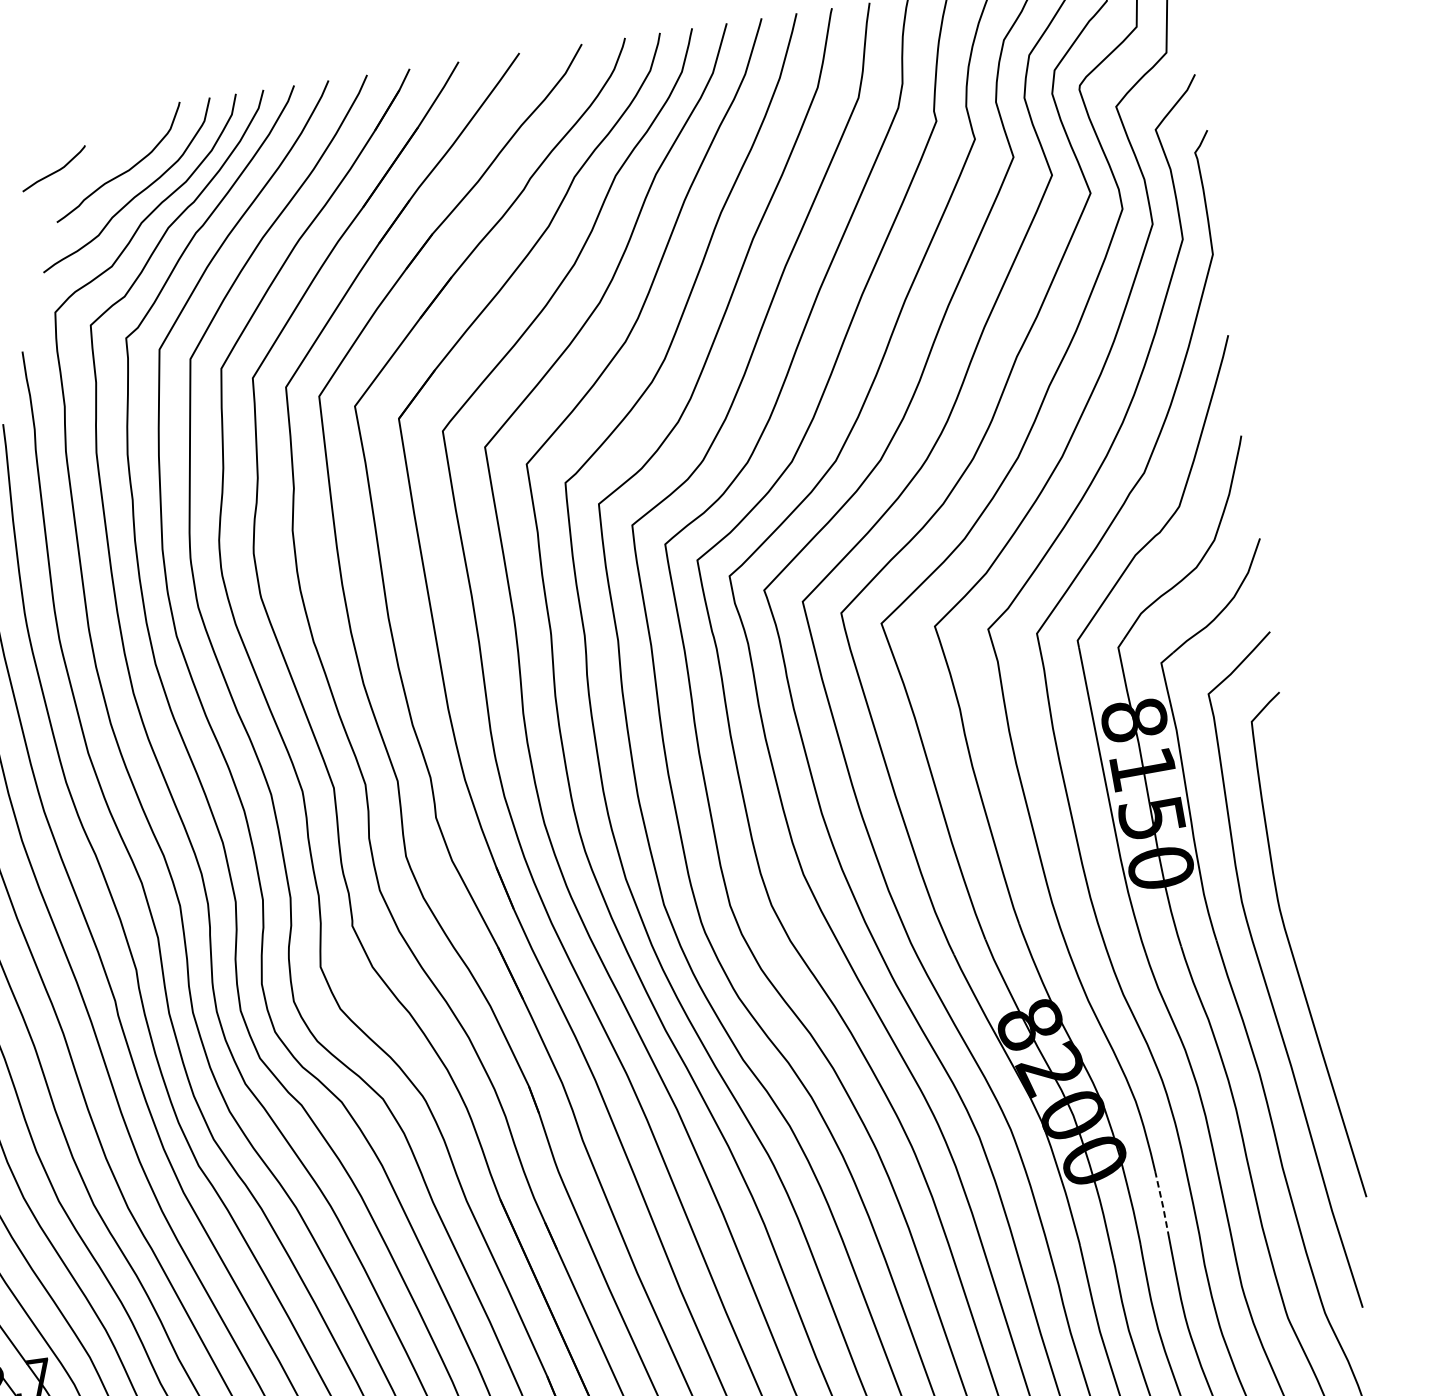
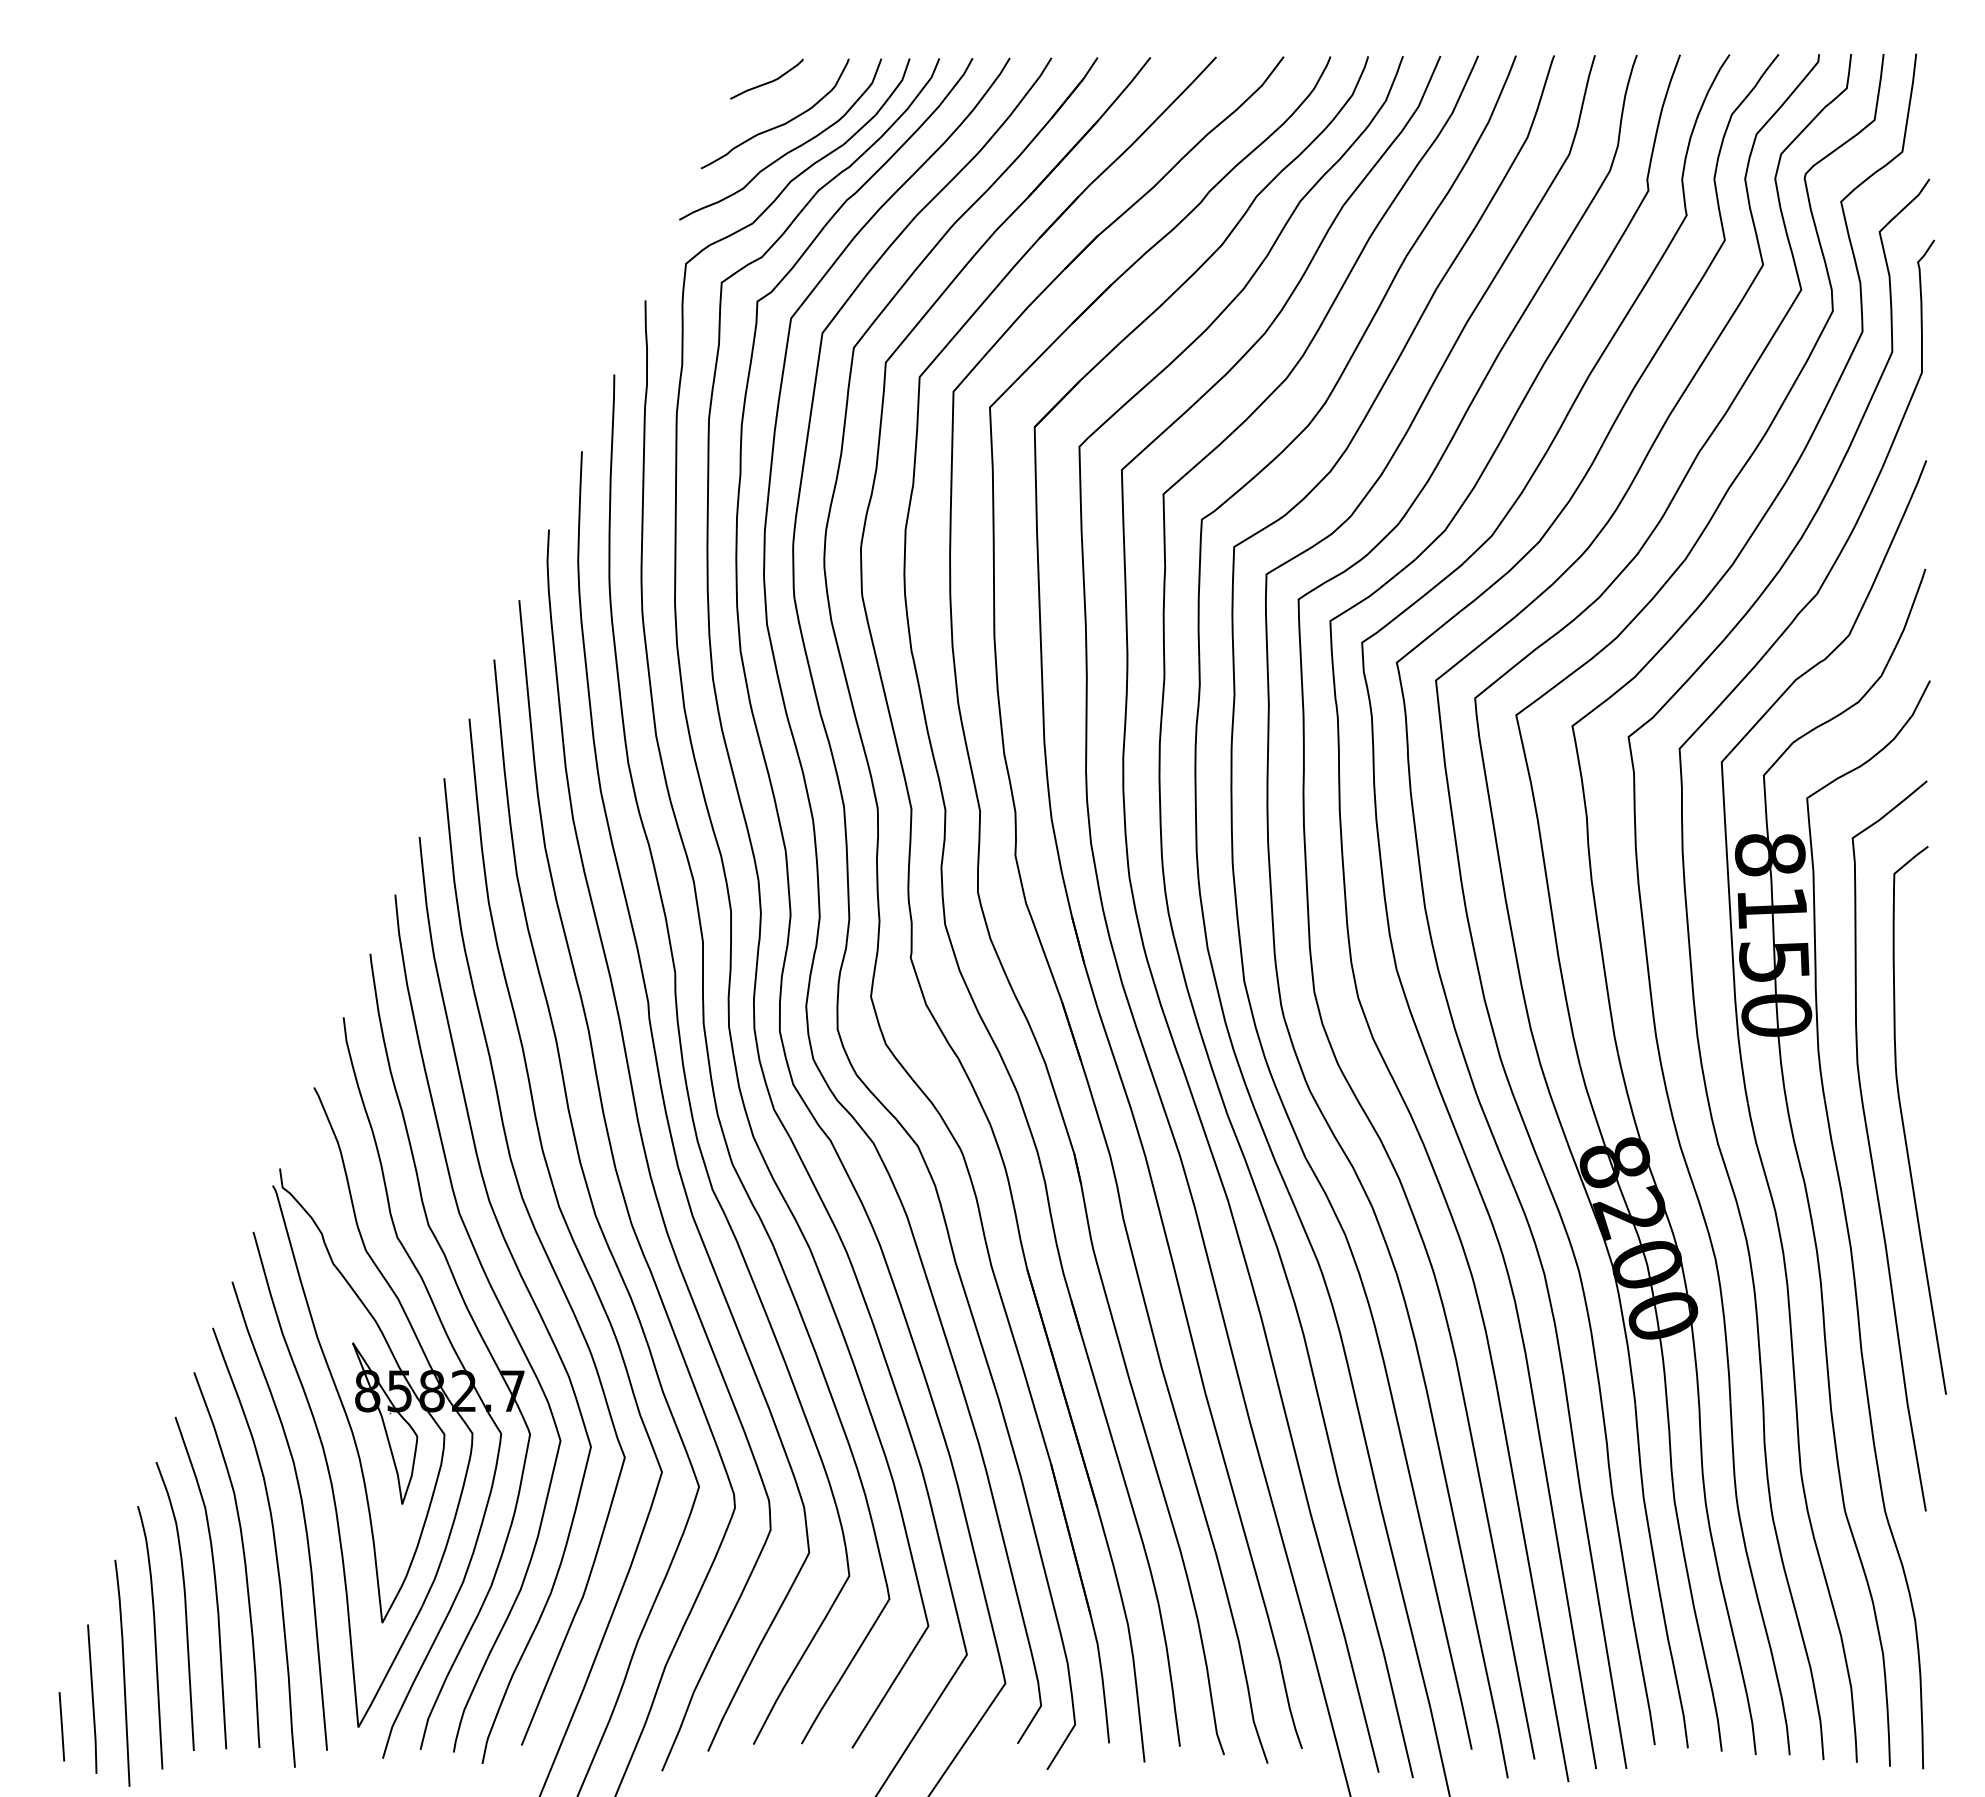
curve: (55, 170) -> (768, 81), moved
line: (1161, 1201) -> (1728, 1369), dashed -> solid

